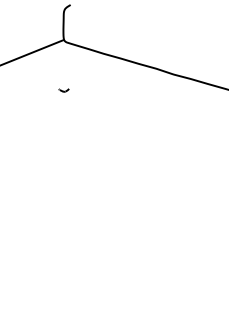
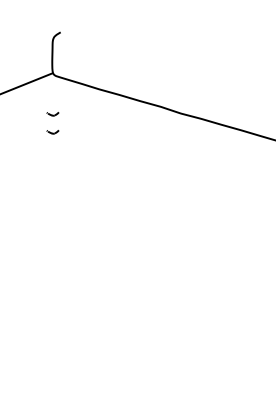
part: (63, 75) -> (52, 114), added

